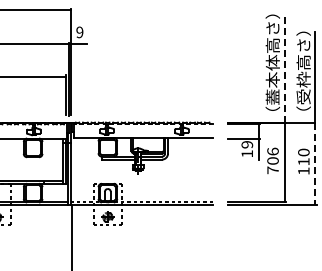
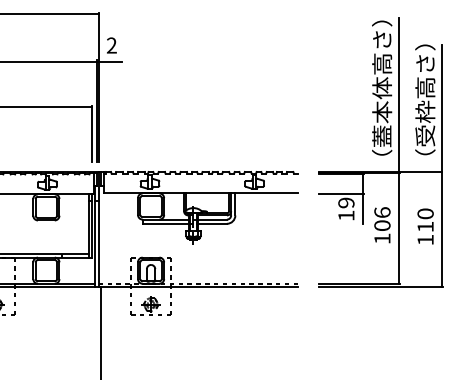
text: (79, 32) -> (111, 45), 9 -> 2
line: (284, 67) -> (398, 94), dashed -> solid
line: (315, 164) -> (441, 230), dashed -> solid
text: (272, 170) -> (381, 239), 706 -> 106

